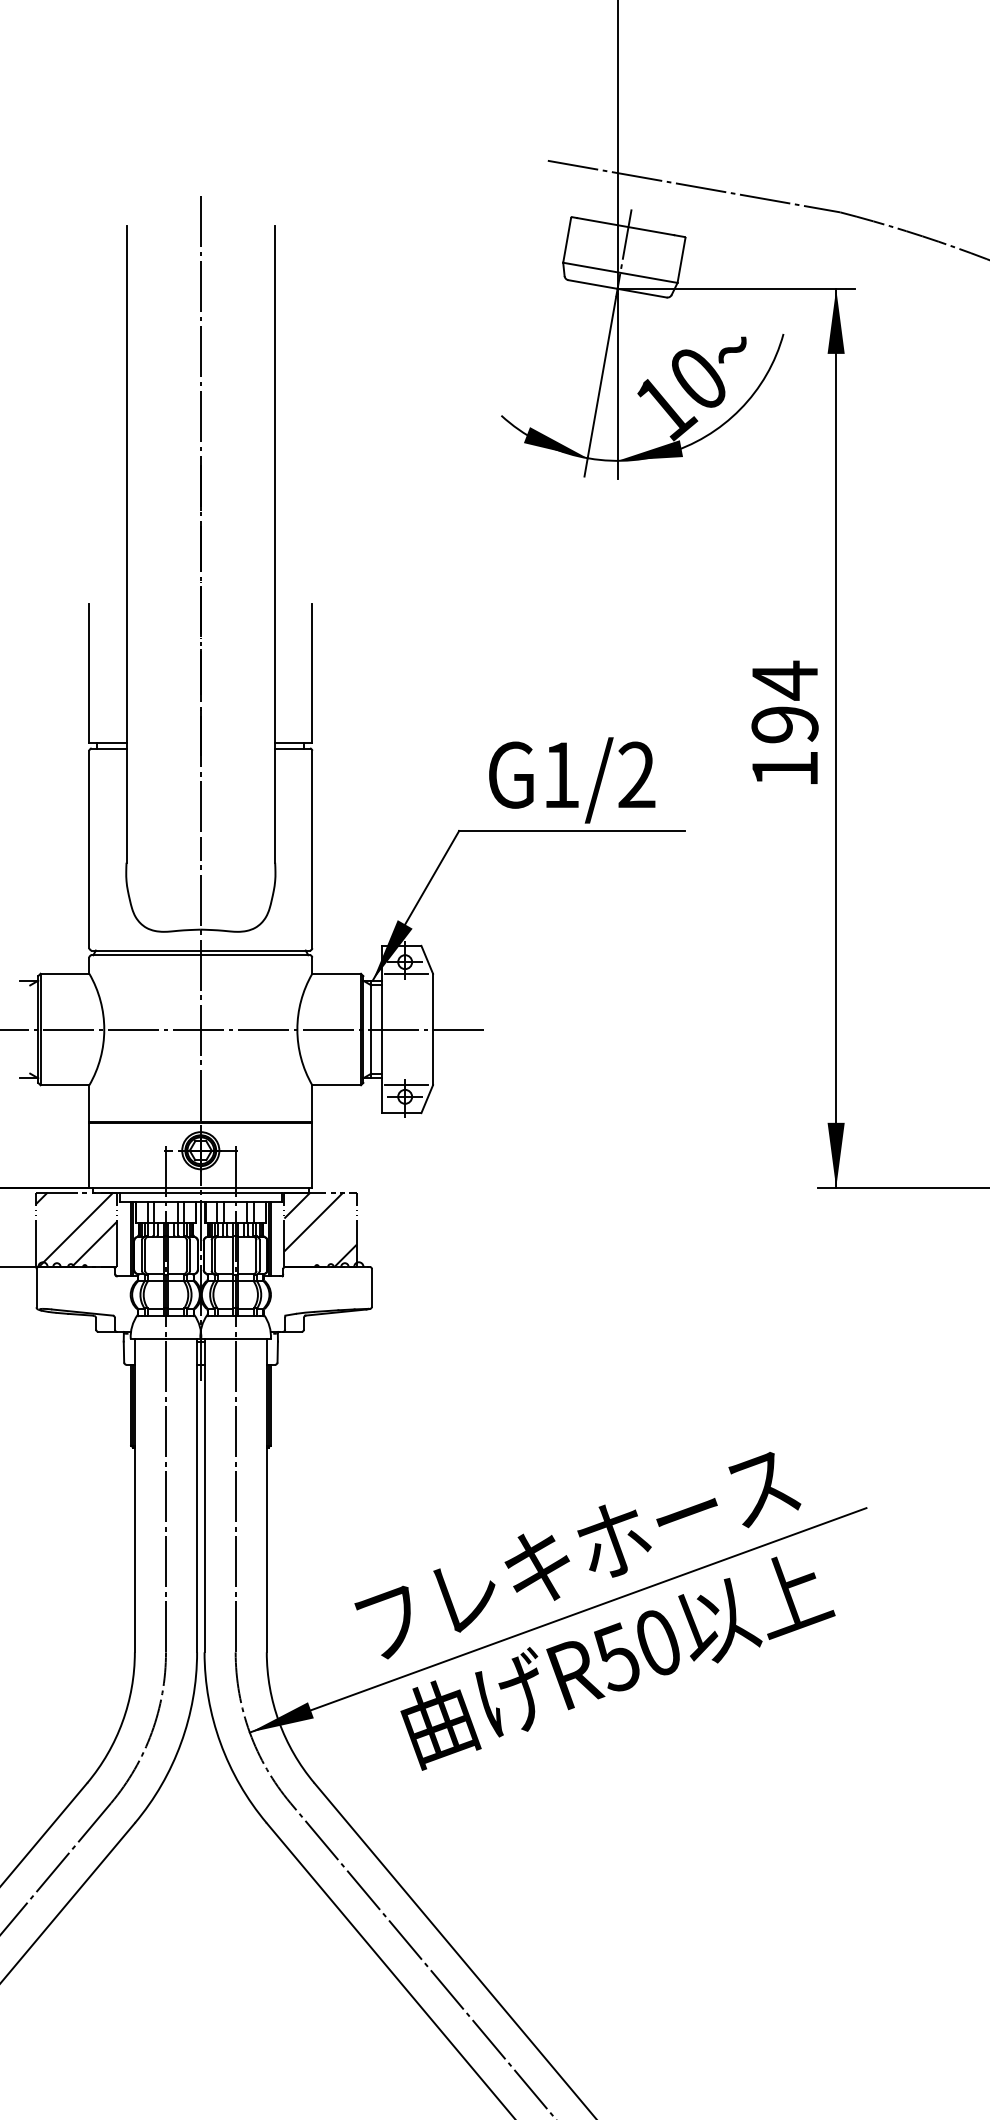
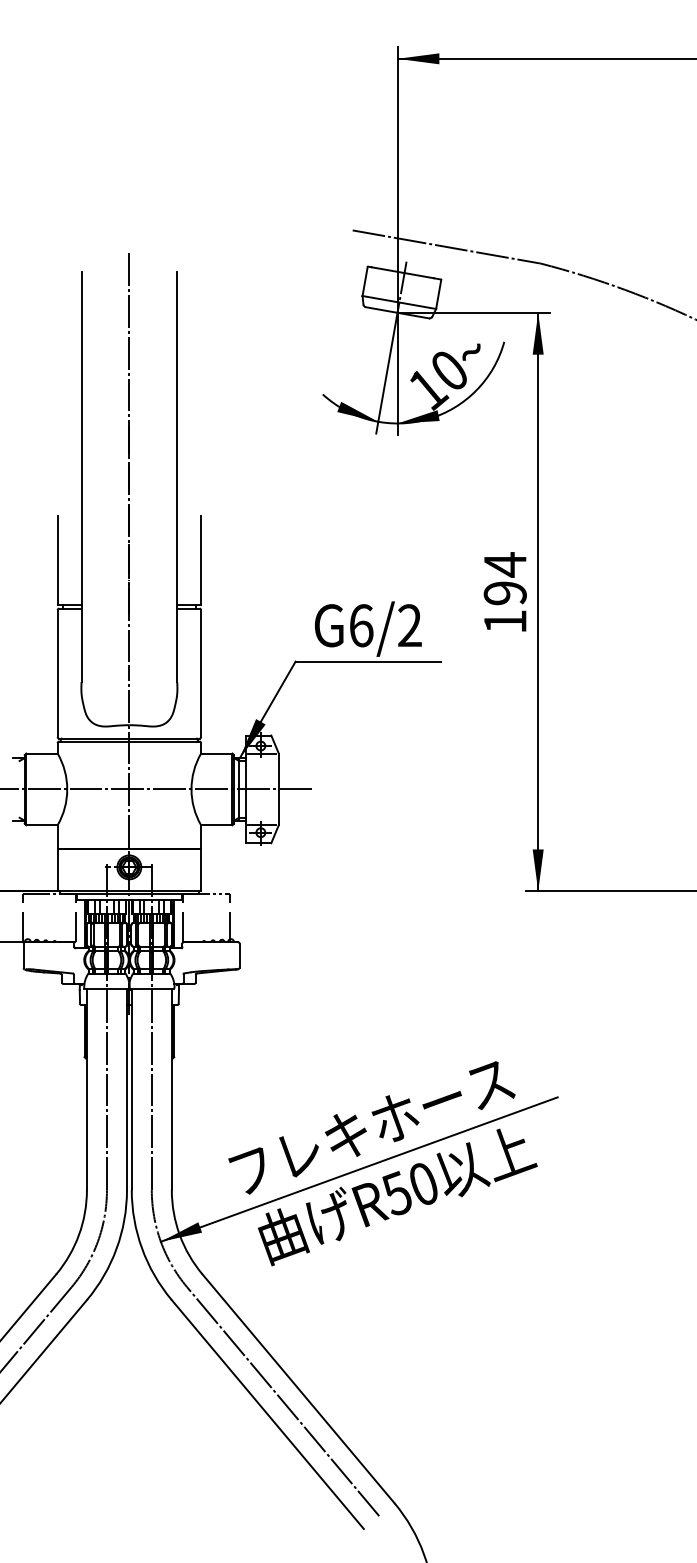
text: (561, 774) -> (361, 625), G1/2 -> G6/2
hatch: (76, 1230) -> (49, 918), removed
hatch: (320, 1230) -> (206, 918), removed

